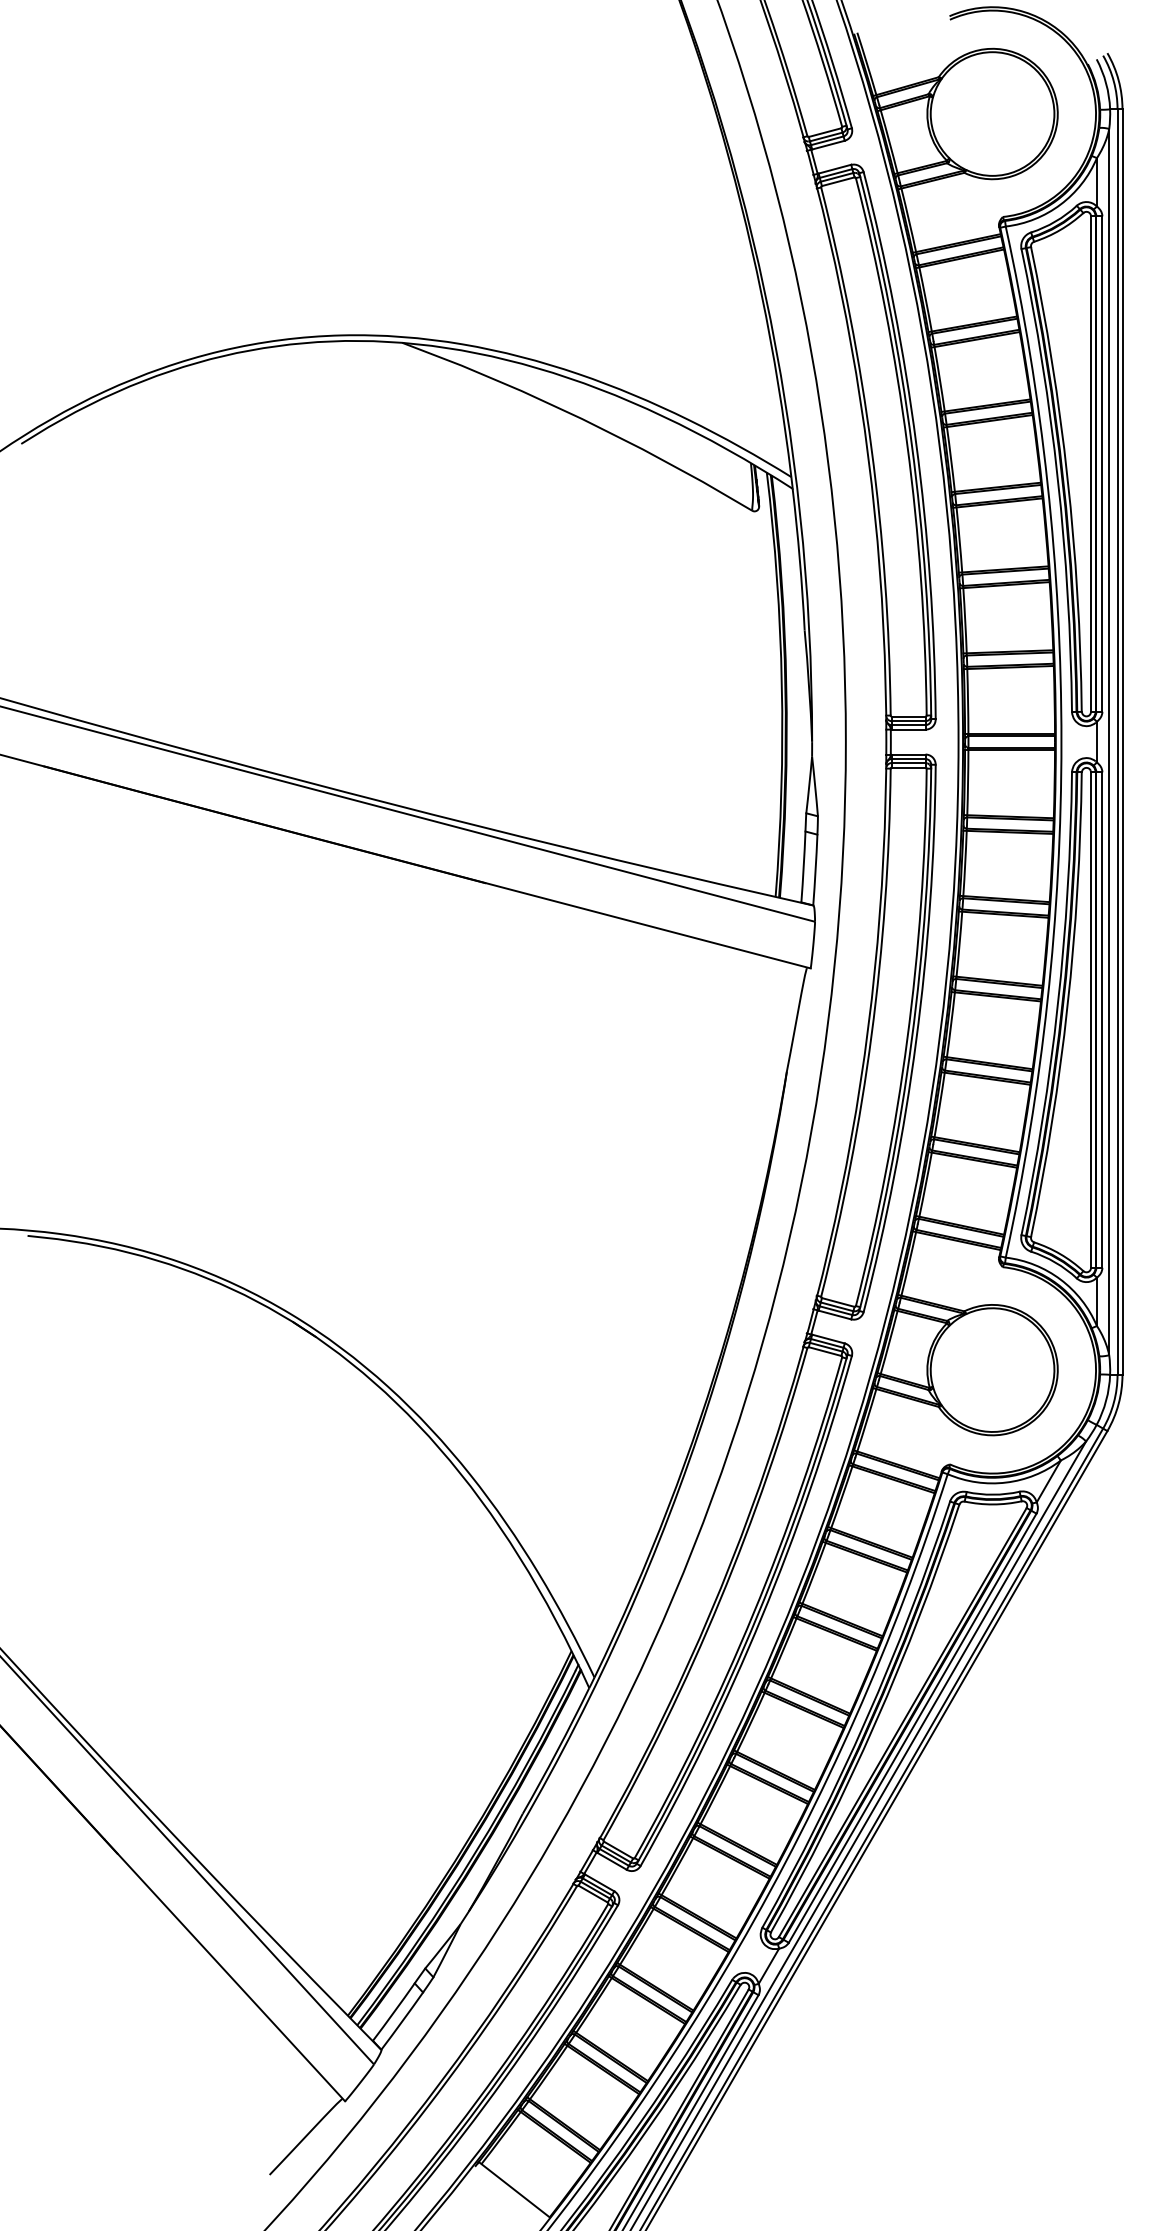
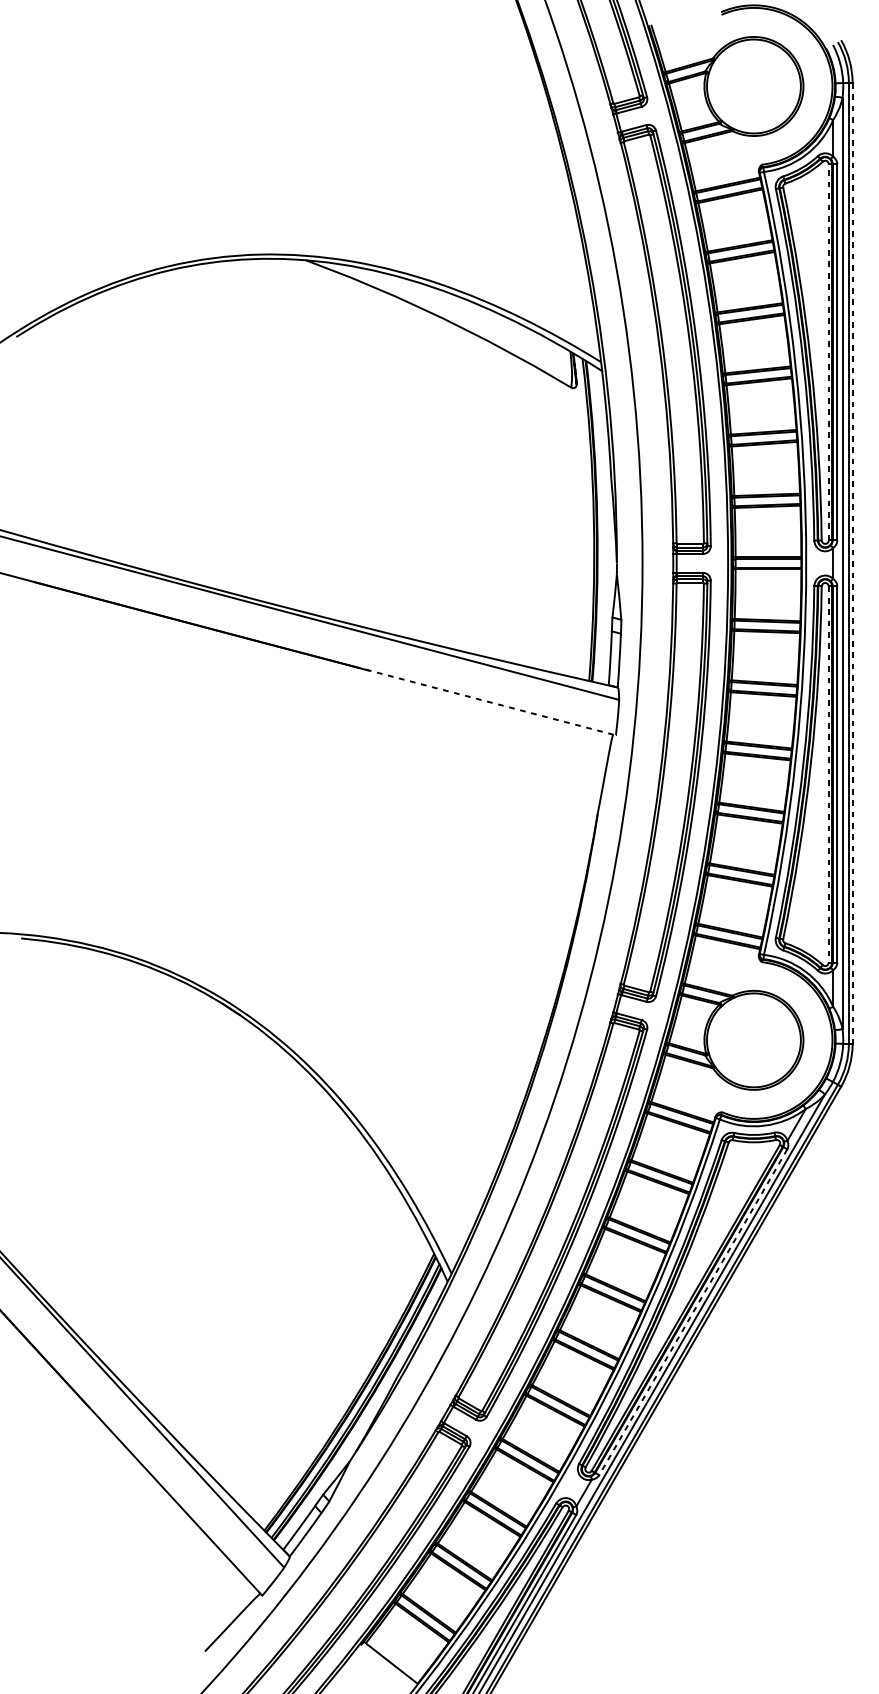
line: (1091, 464) -> (829, 352), solid -> dashed
line: (1122, 742) -> (852, 563), solid -> dashed
line: (638, 923) -> (485, 701), solid -> dashed
line: (1091, 1020) -> (829, 774), solid -> dashed
line: (912, 1728) -> (693, 1312), solid -> dashed

